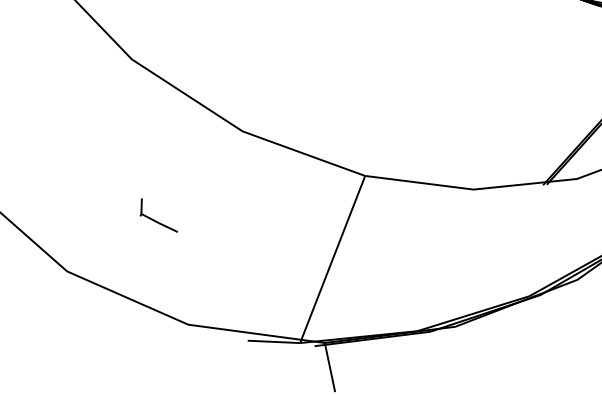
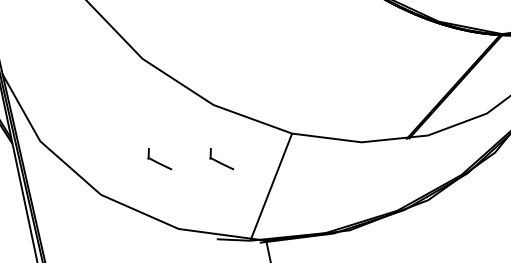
part: (255, 216) -> (221, 159), added

